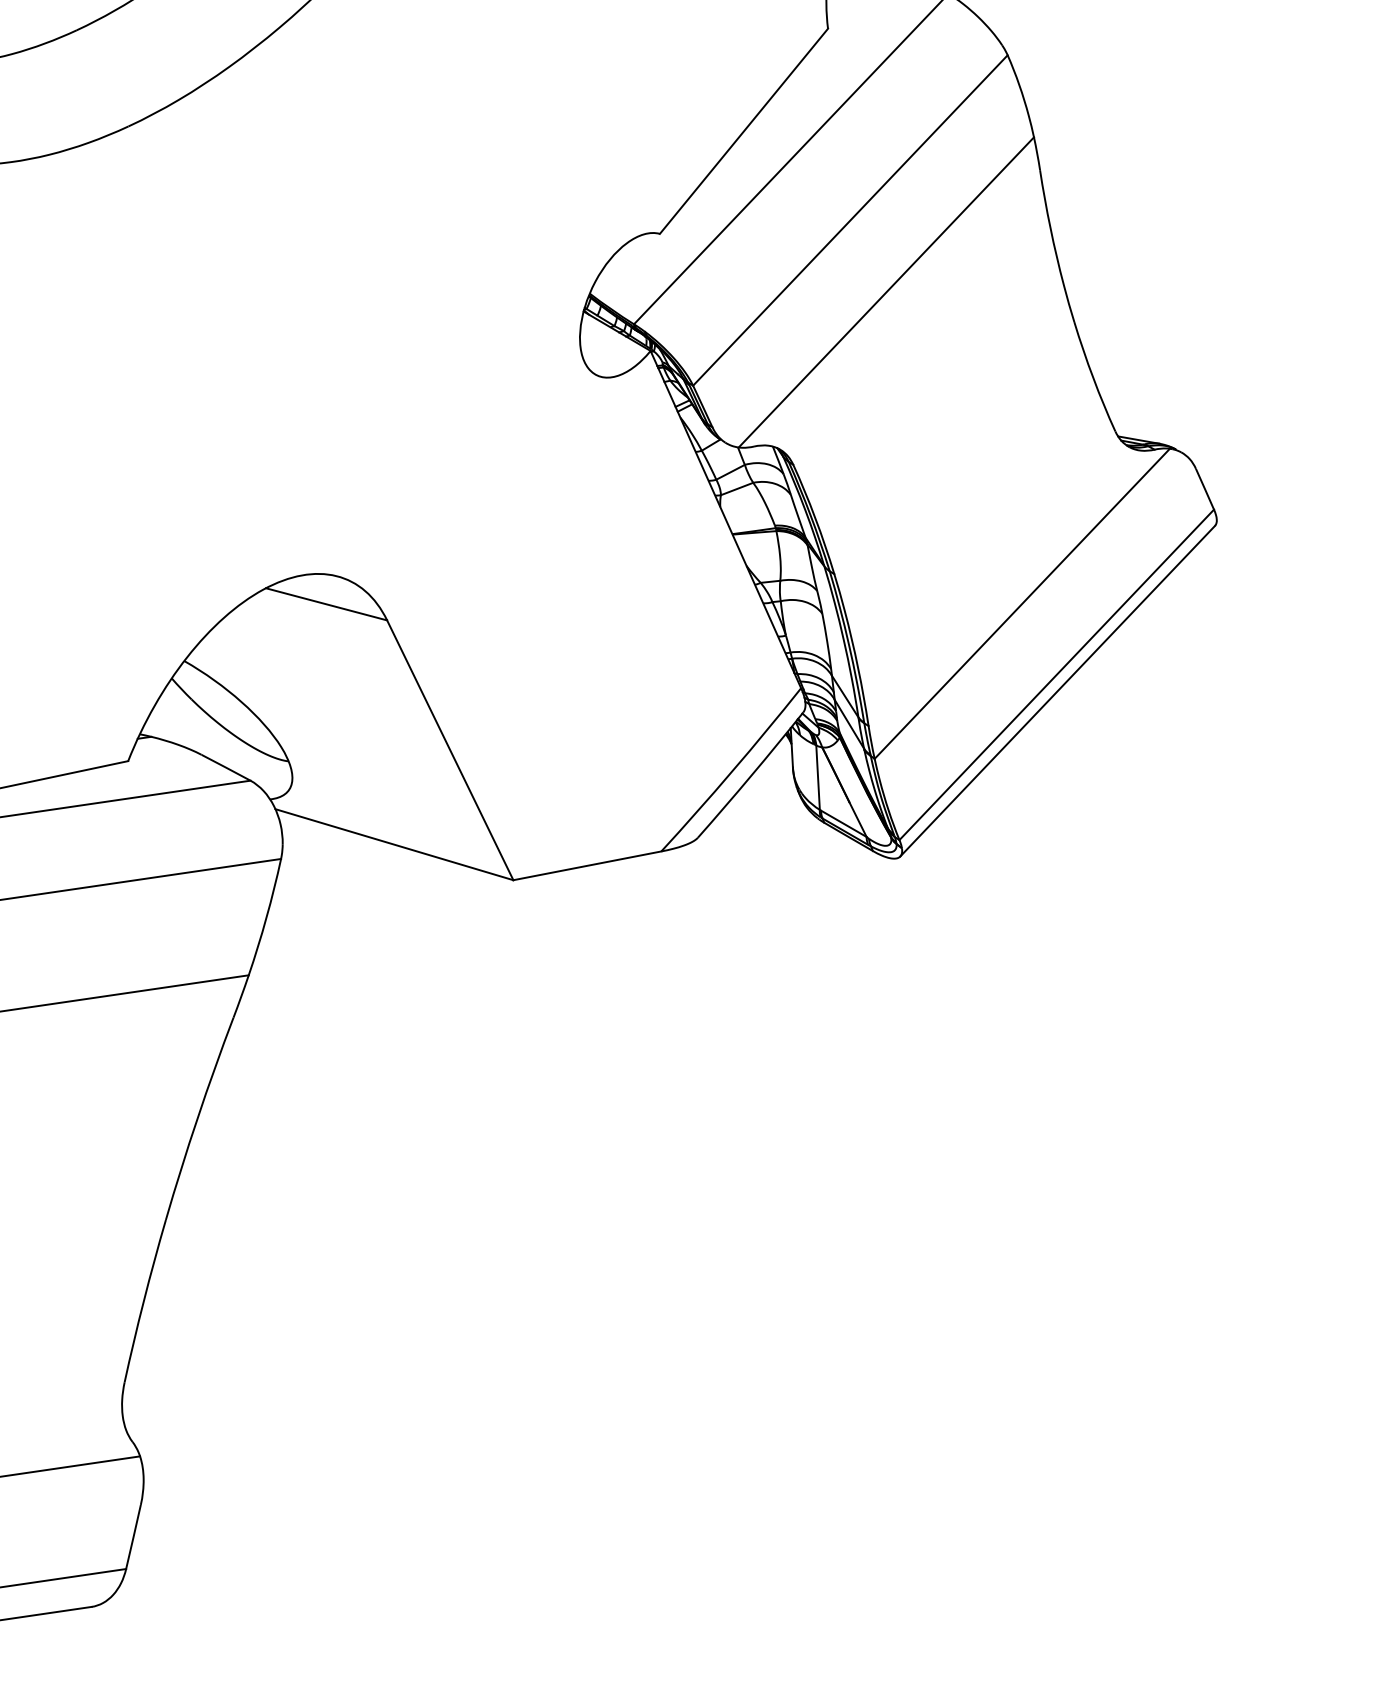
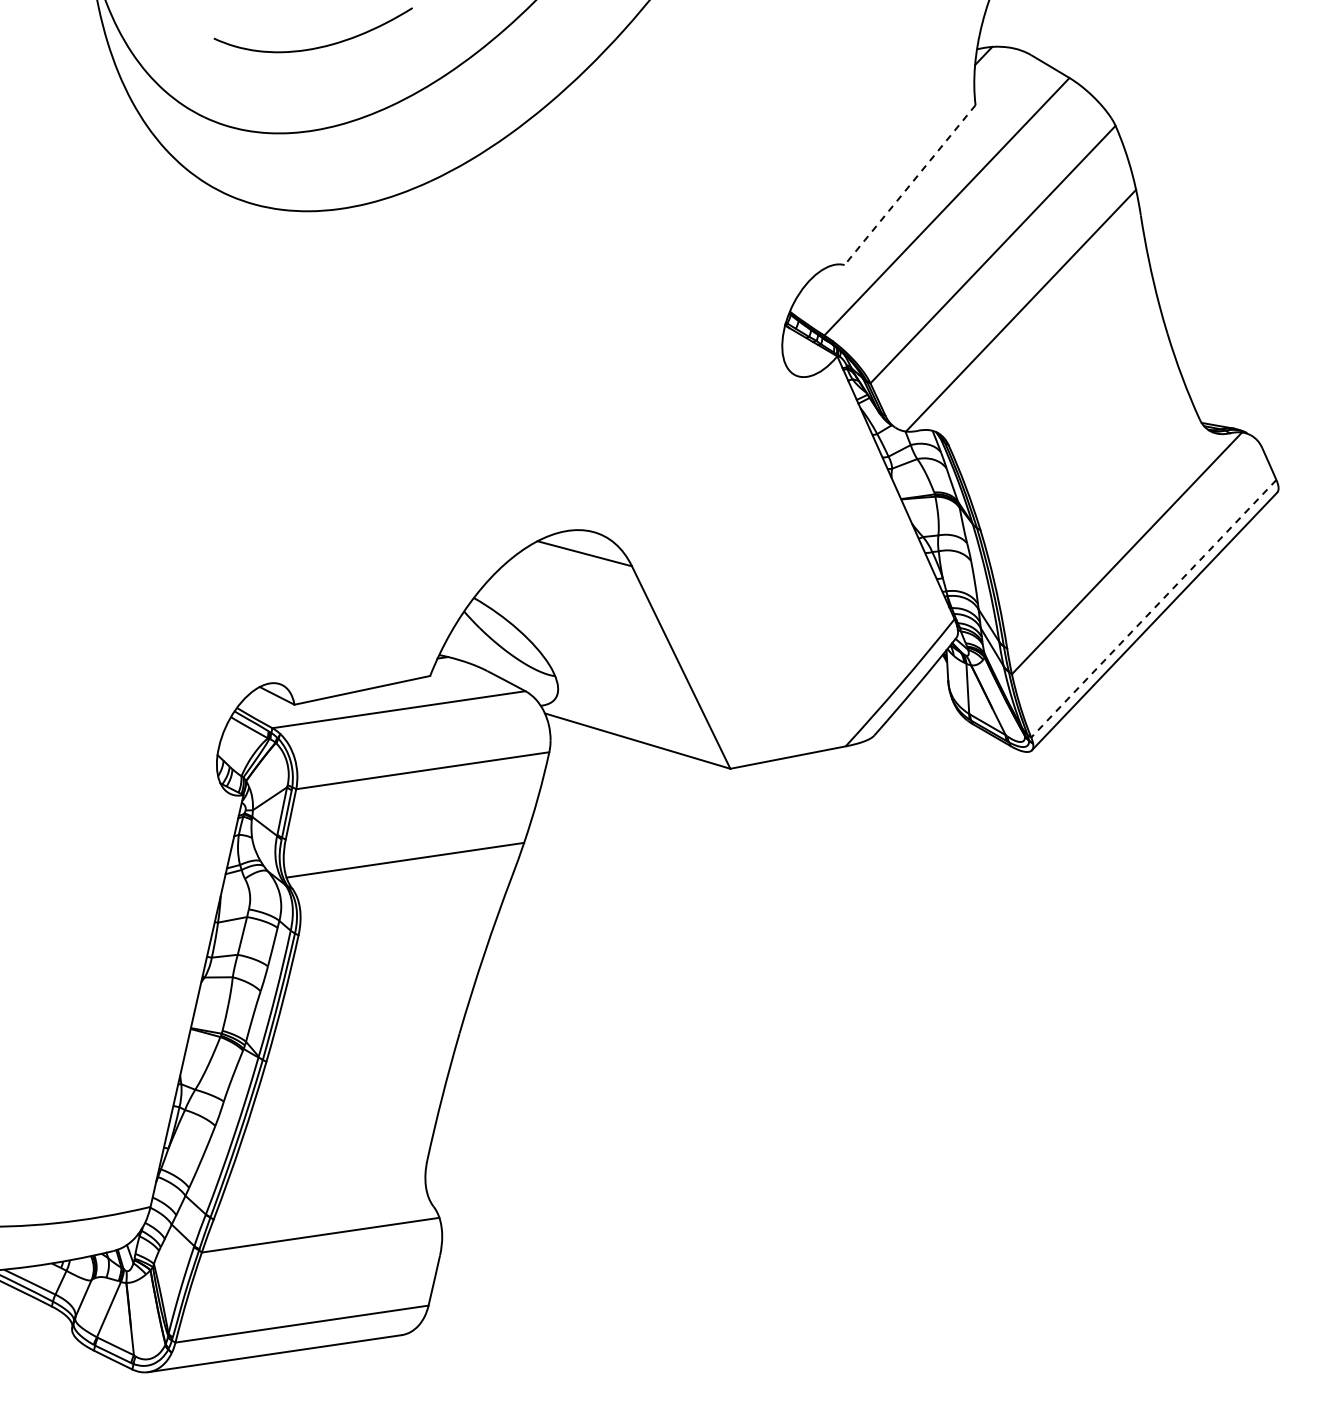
line: (743, 131) -> (909, 185), solid -> dashed
line: (1056, 674) -> (1153, 608), solid -> dashed

